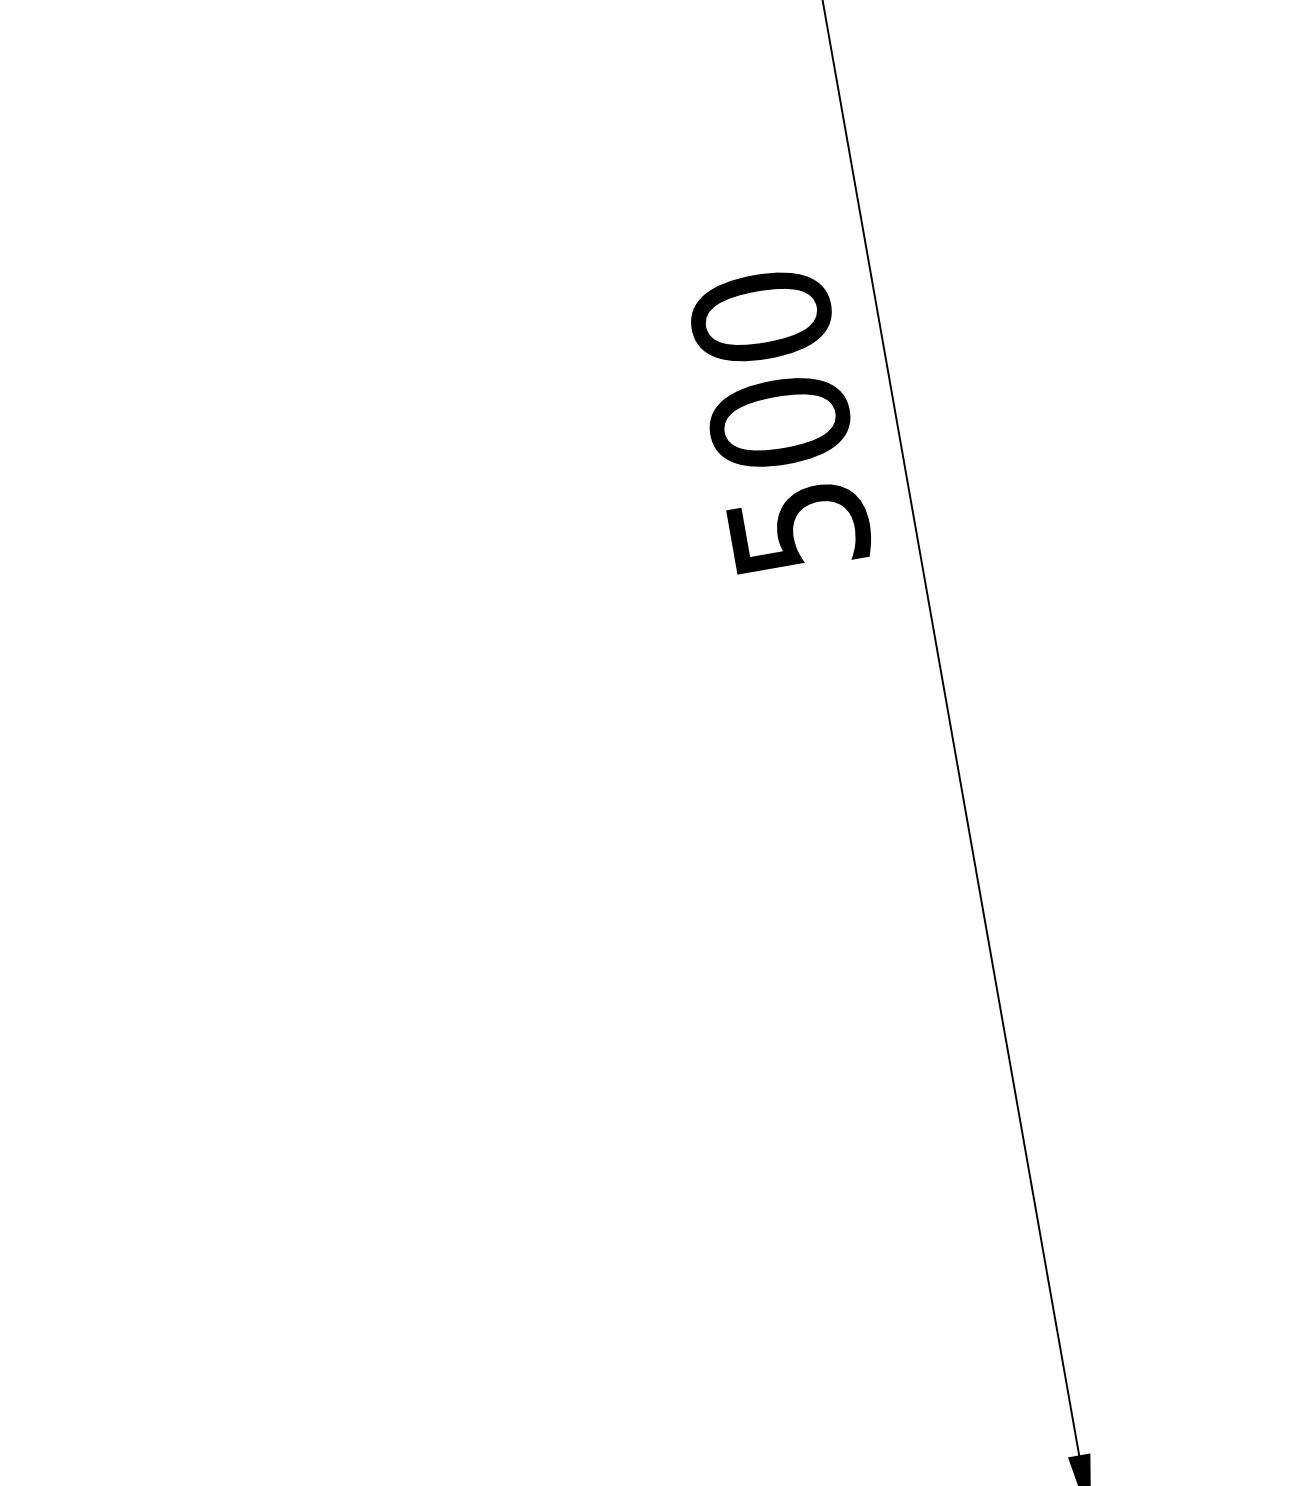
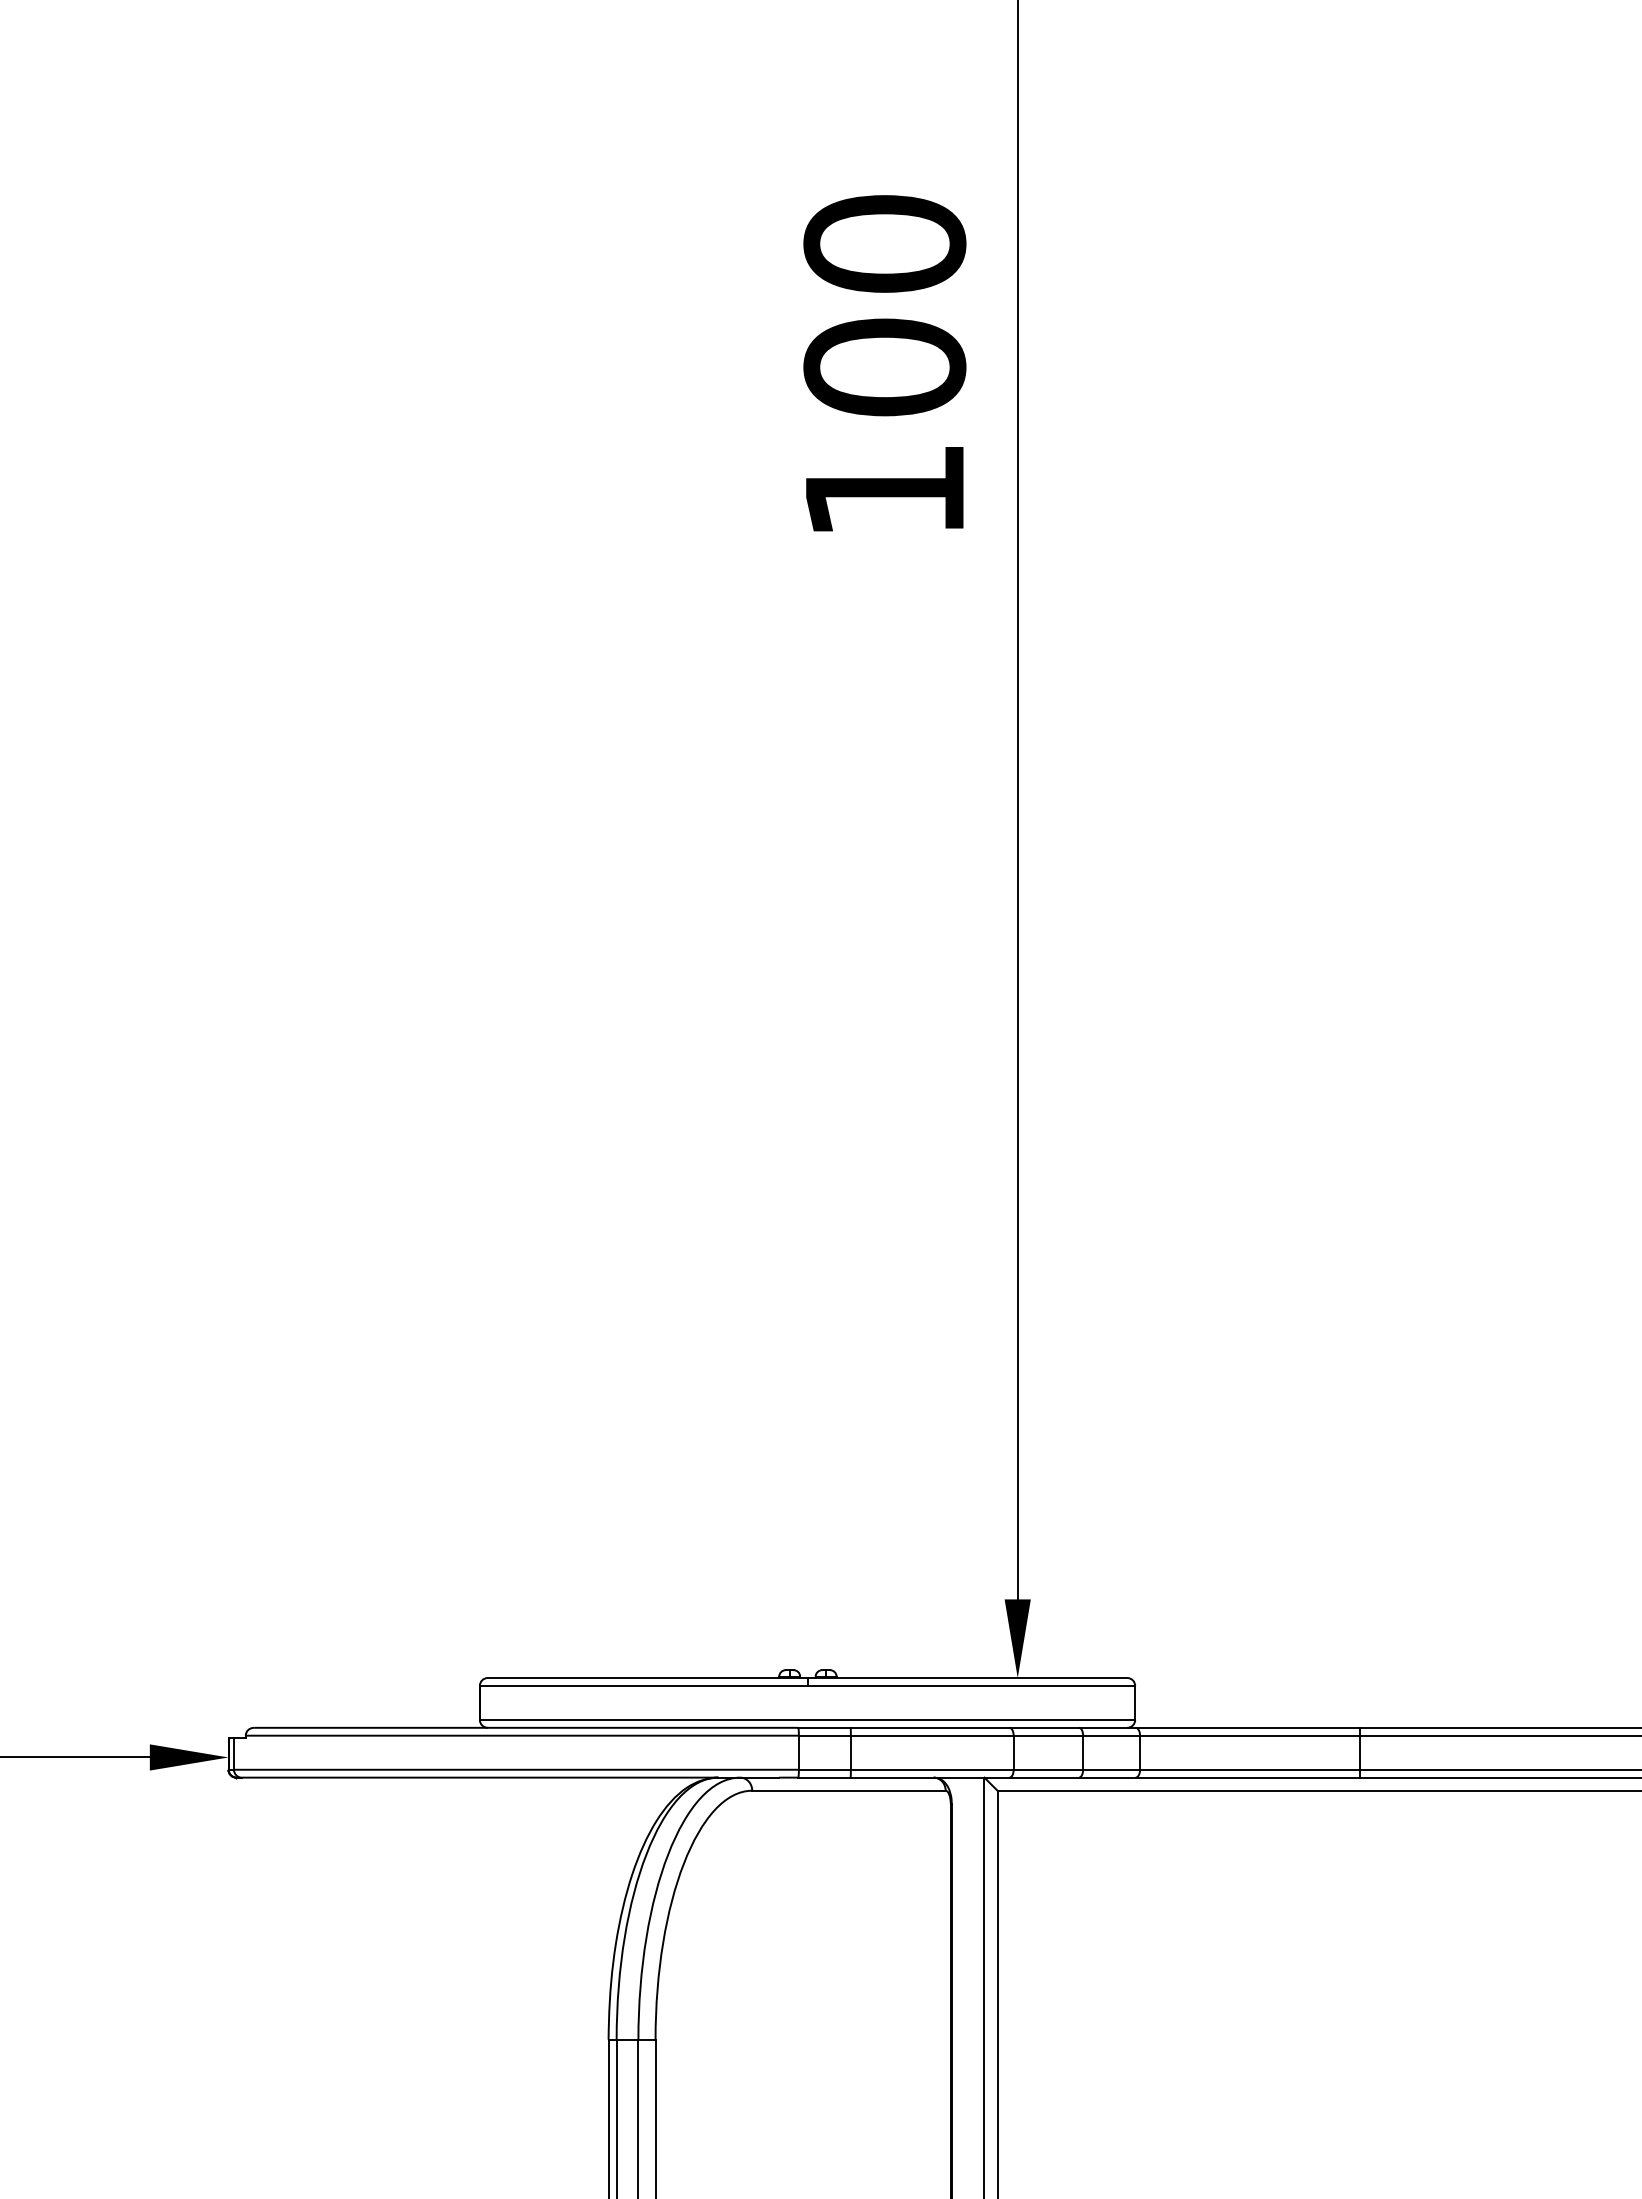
text: (800, 528) -> (886, 491), 500 -> 100

